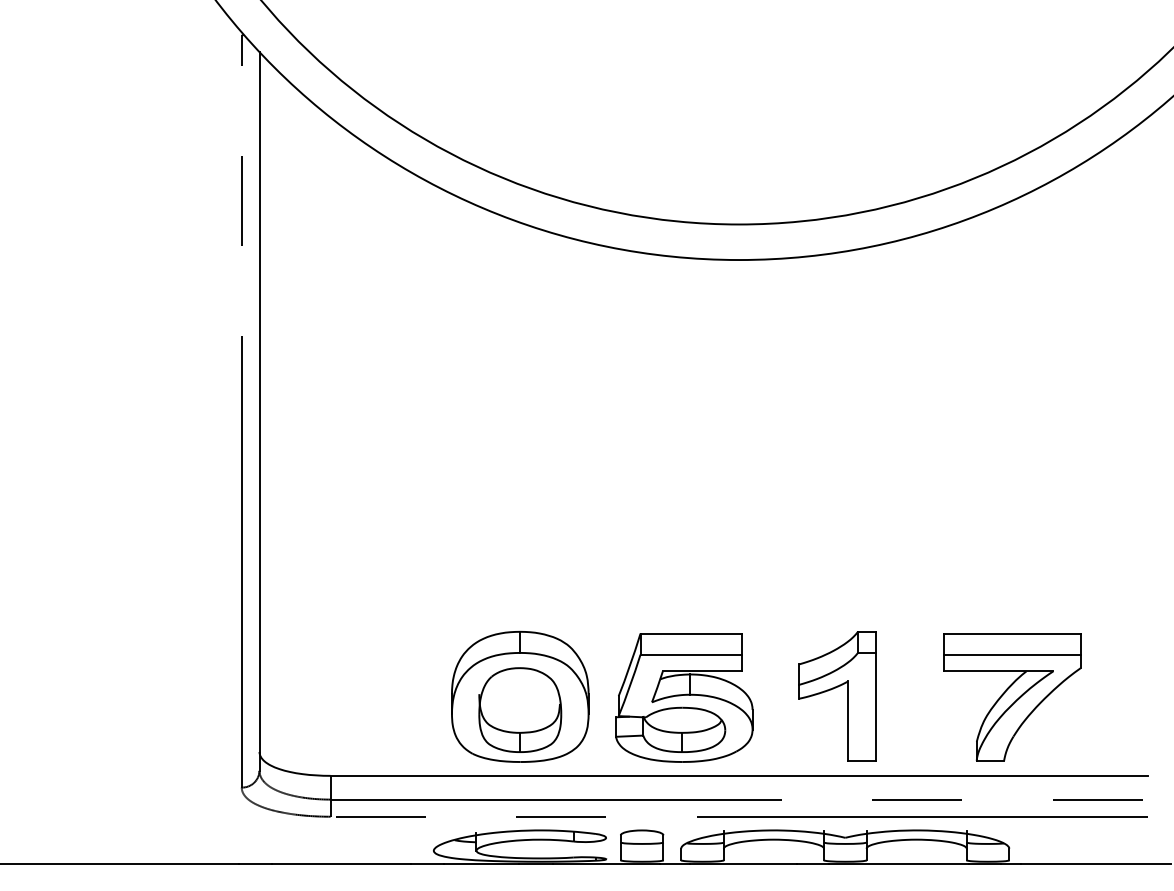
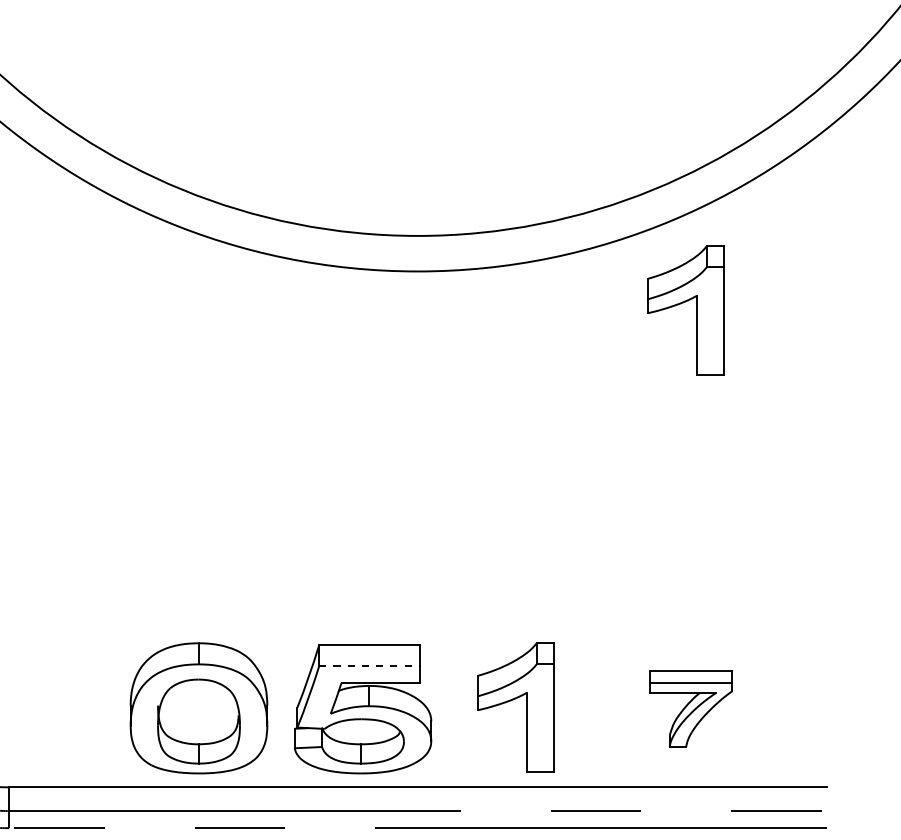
part: (1006, 291) -> (685, 302), added
line: (691, 654) -> (370, 665), solid -> dashed
part: (1012, 697) -> (691, 708), size x0.6

